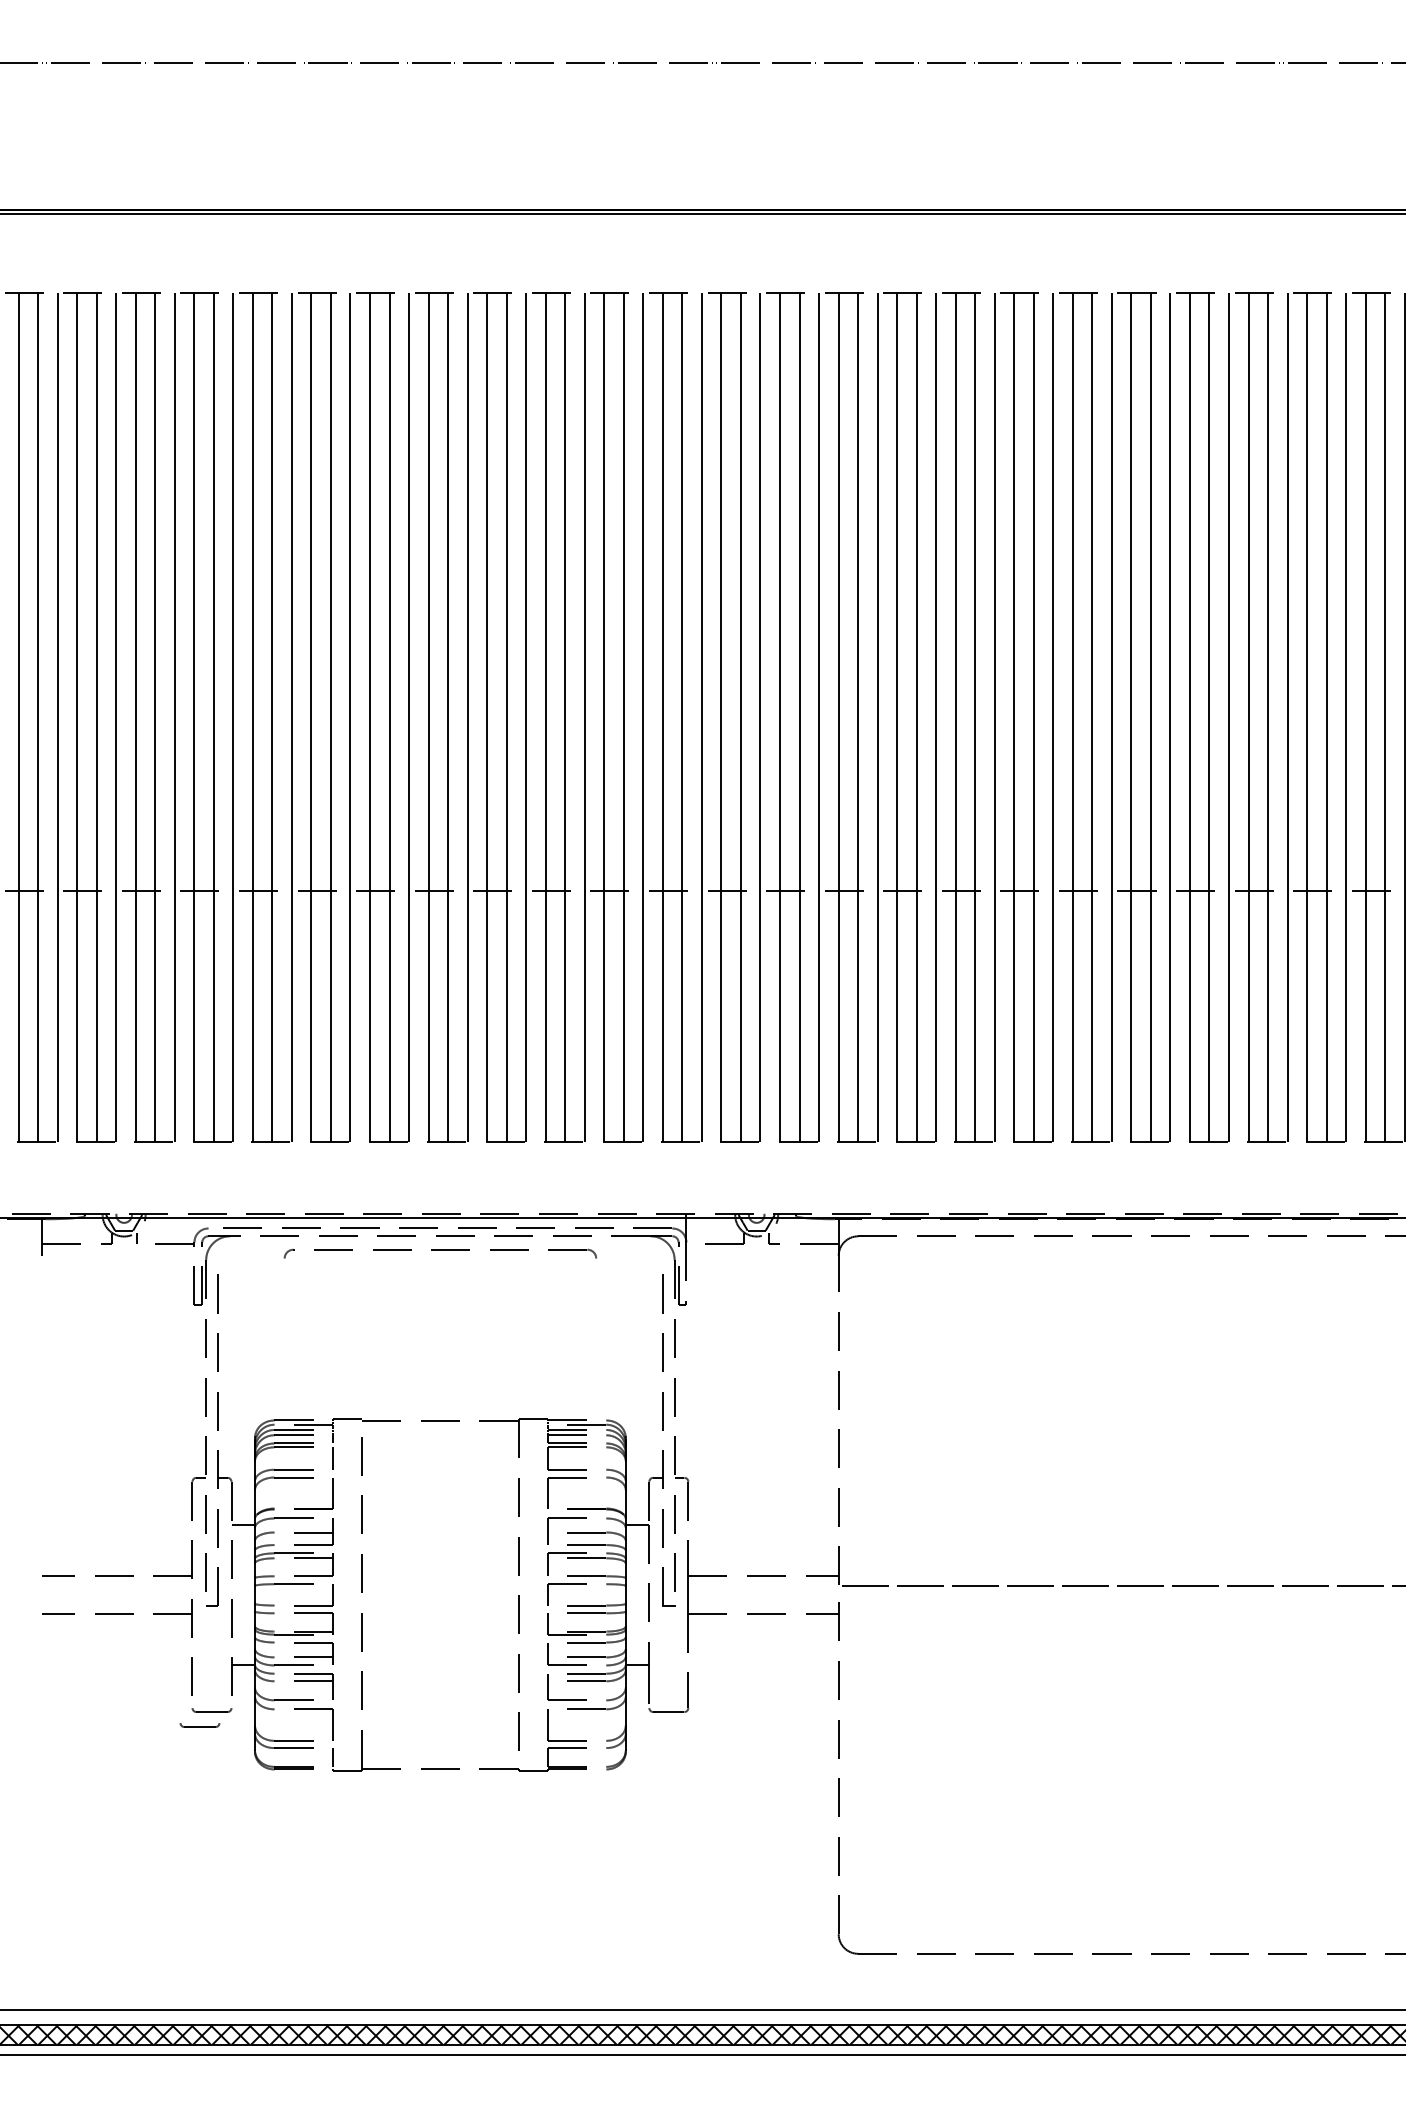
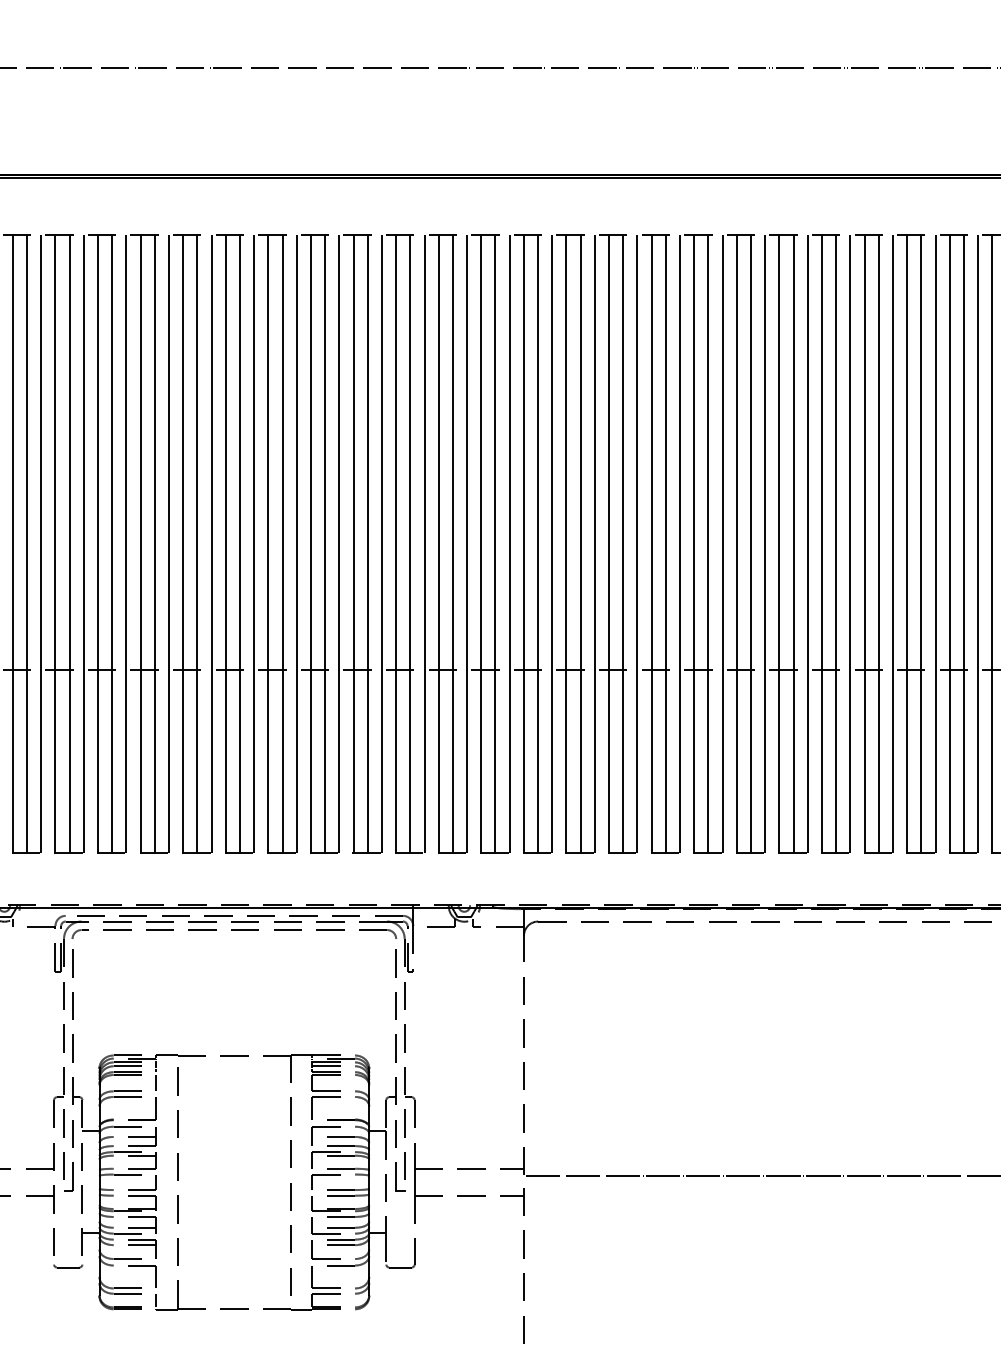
part: (440, 1253) -> (234, 934), size x1.43
part: (199, 1725) -> (59, 1277), removed

